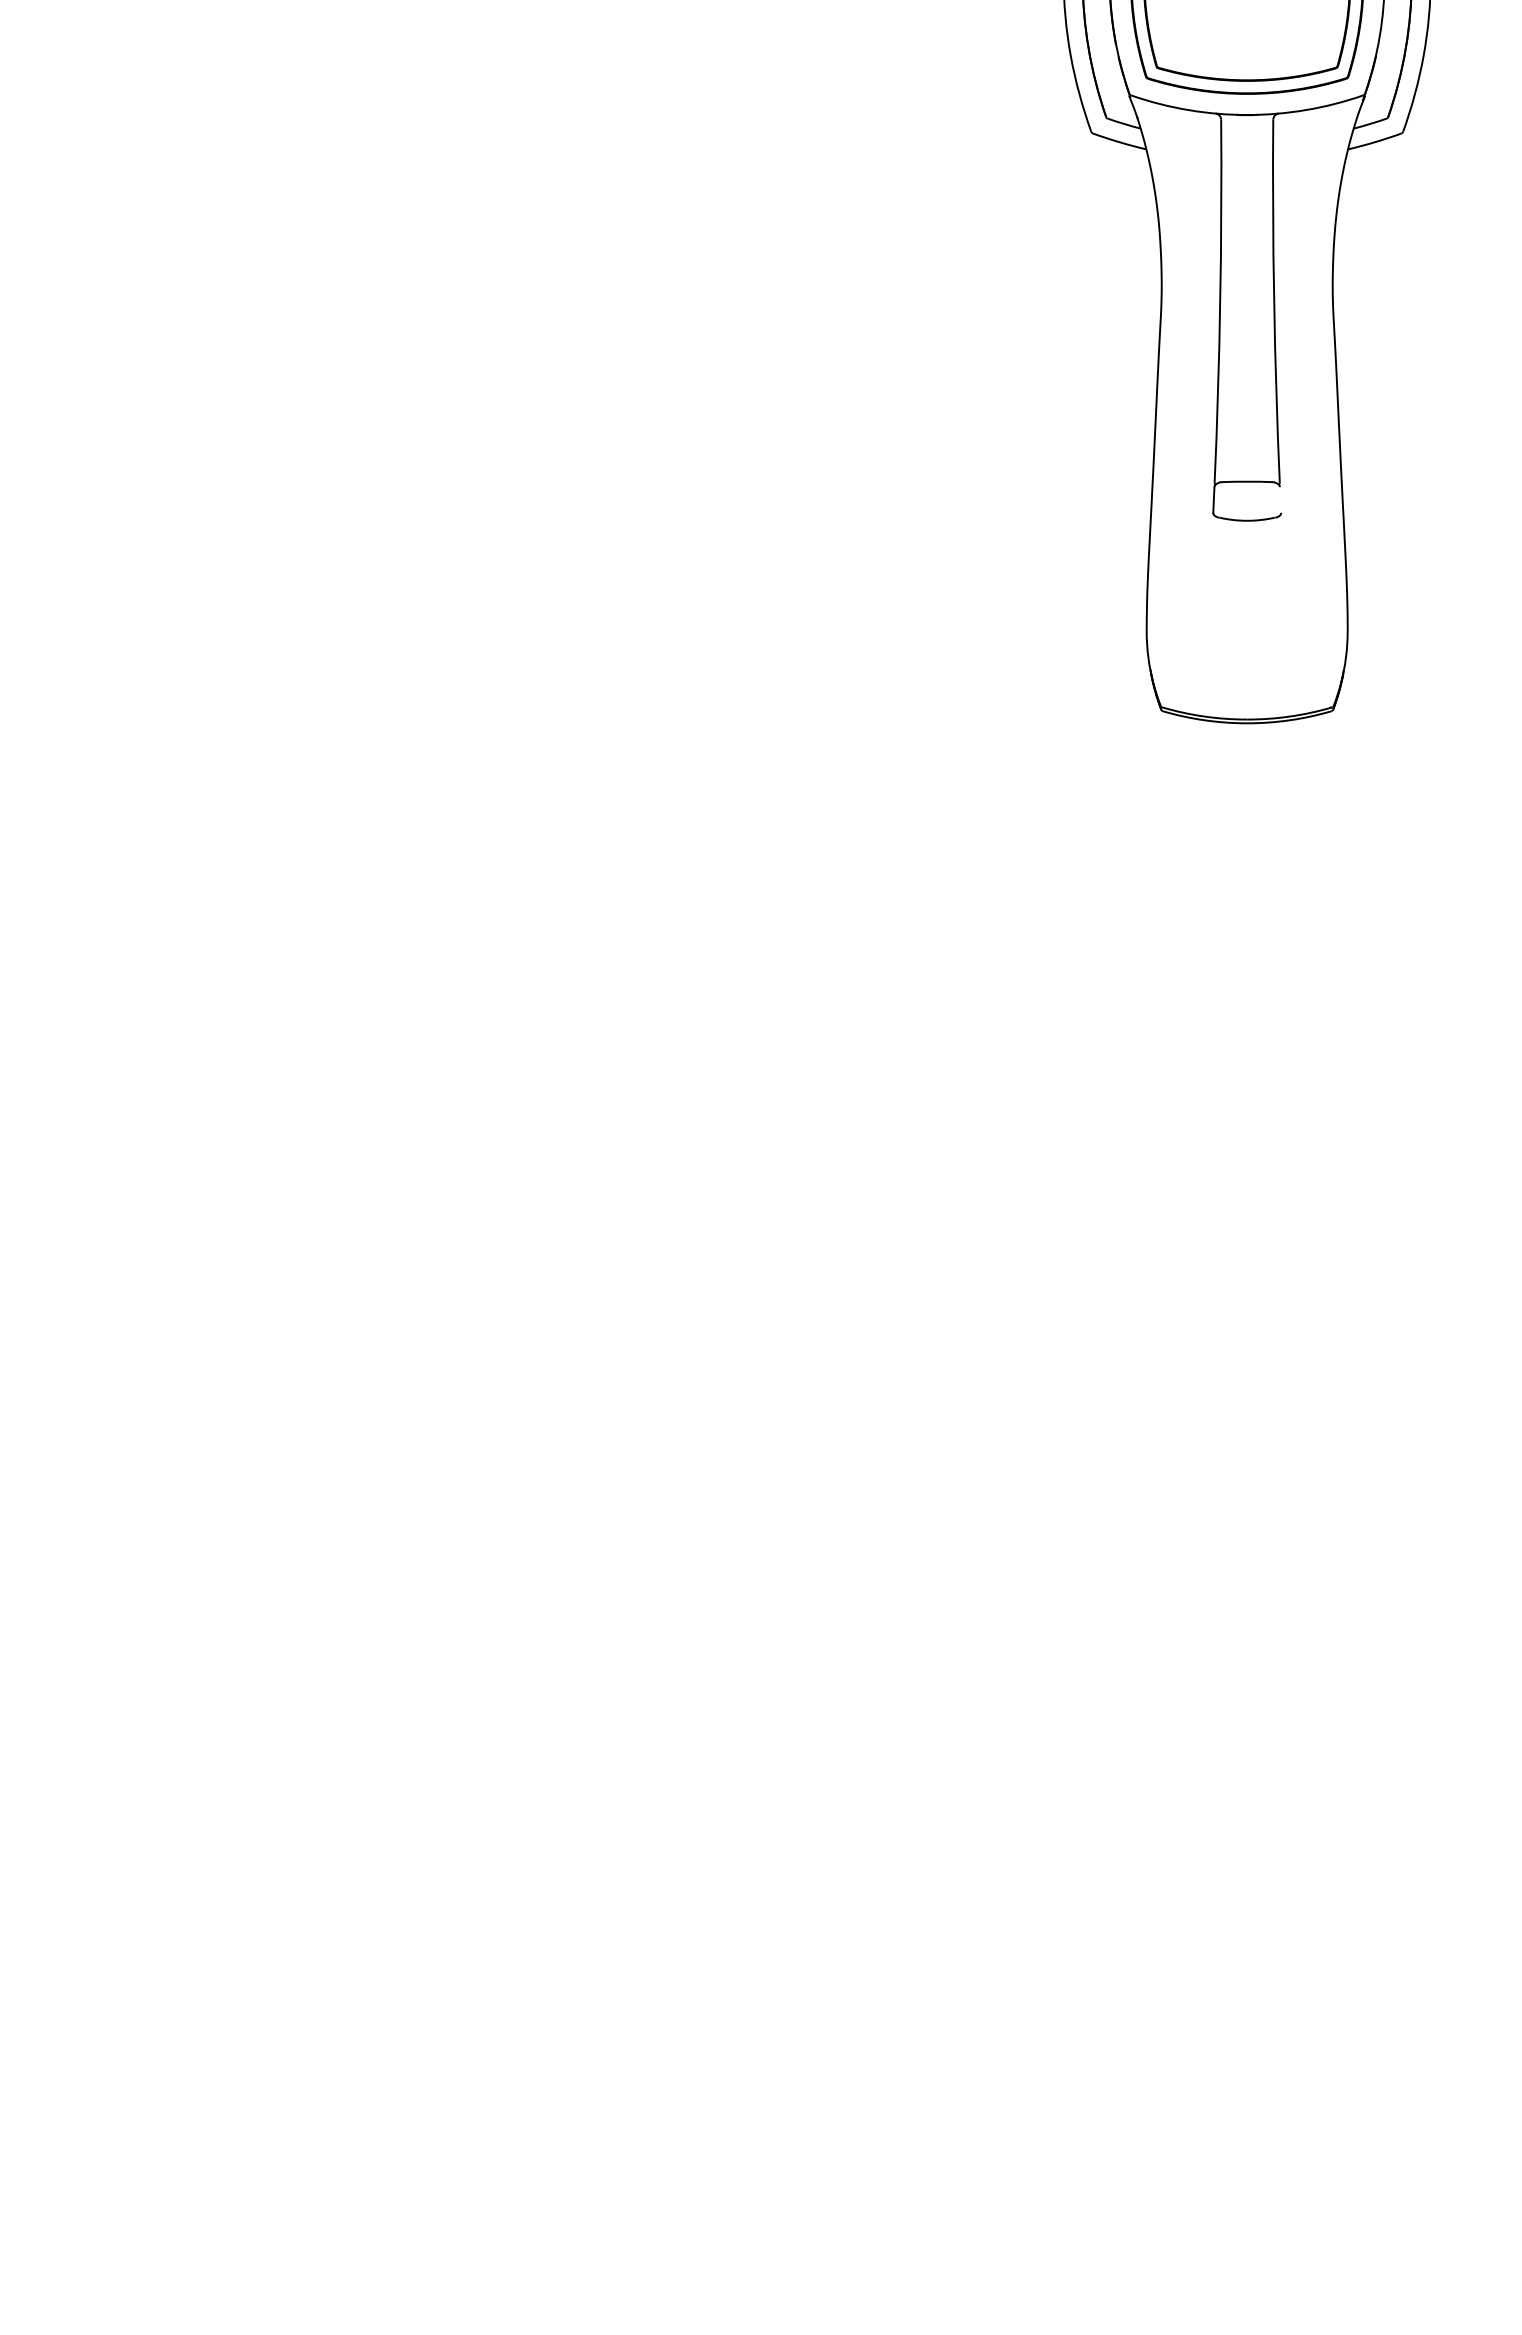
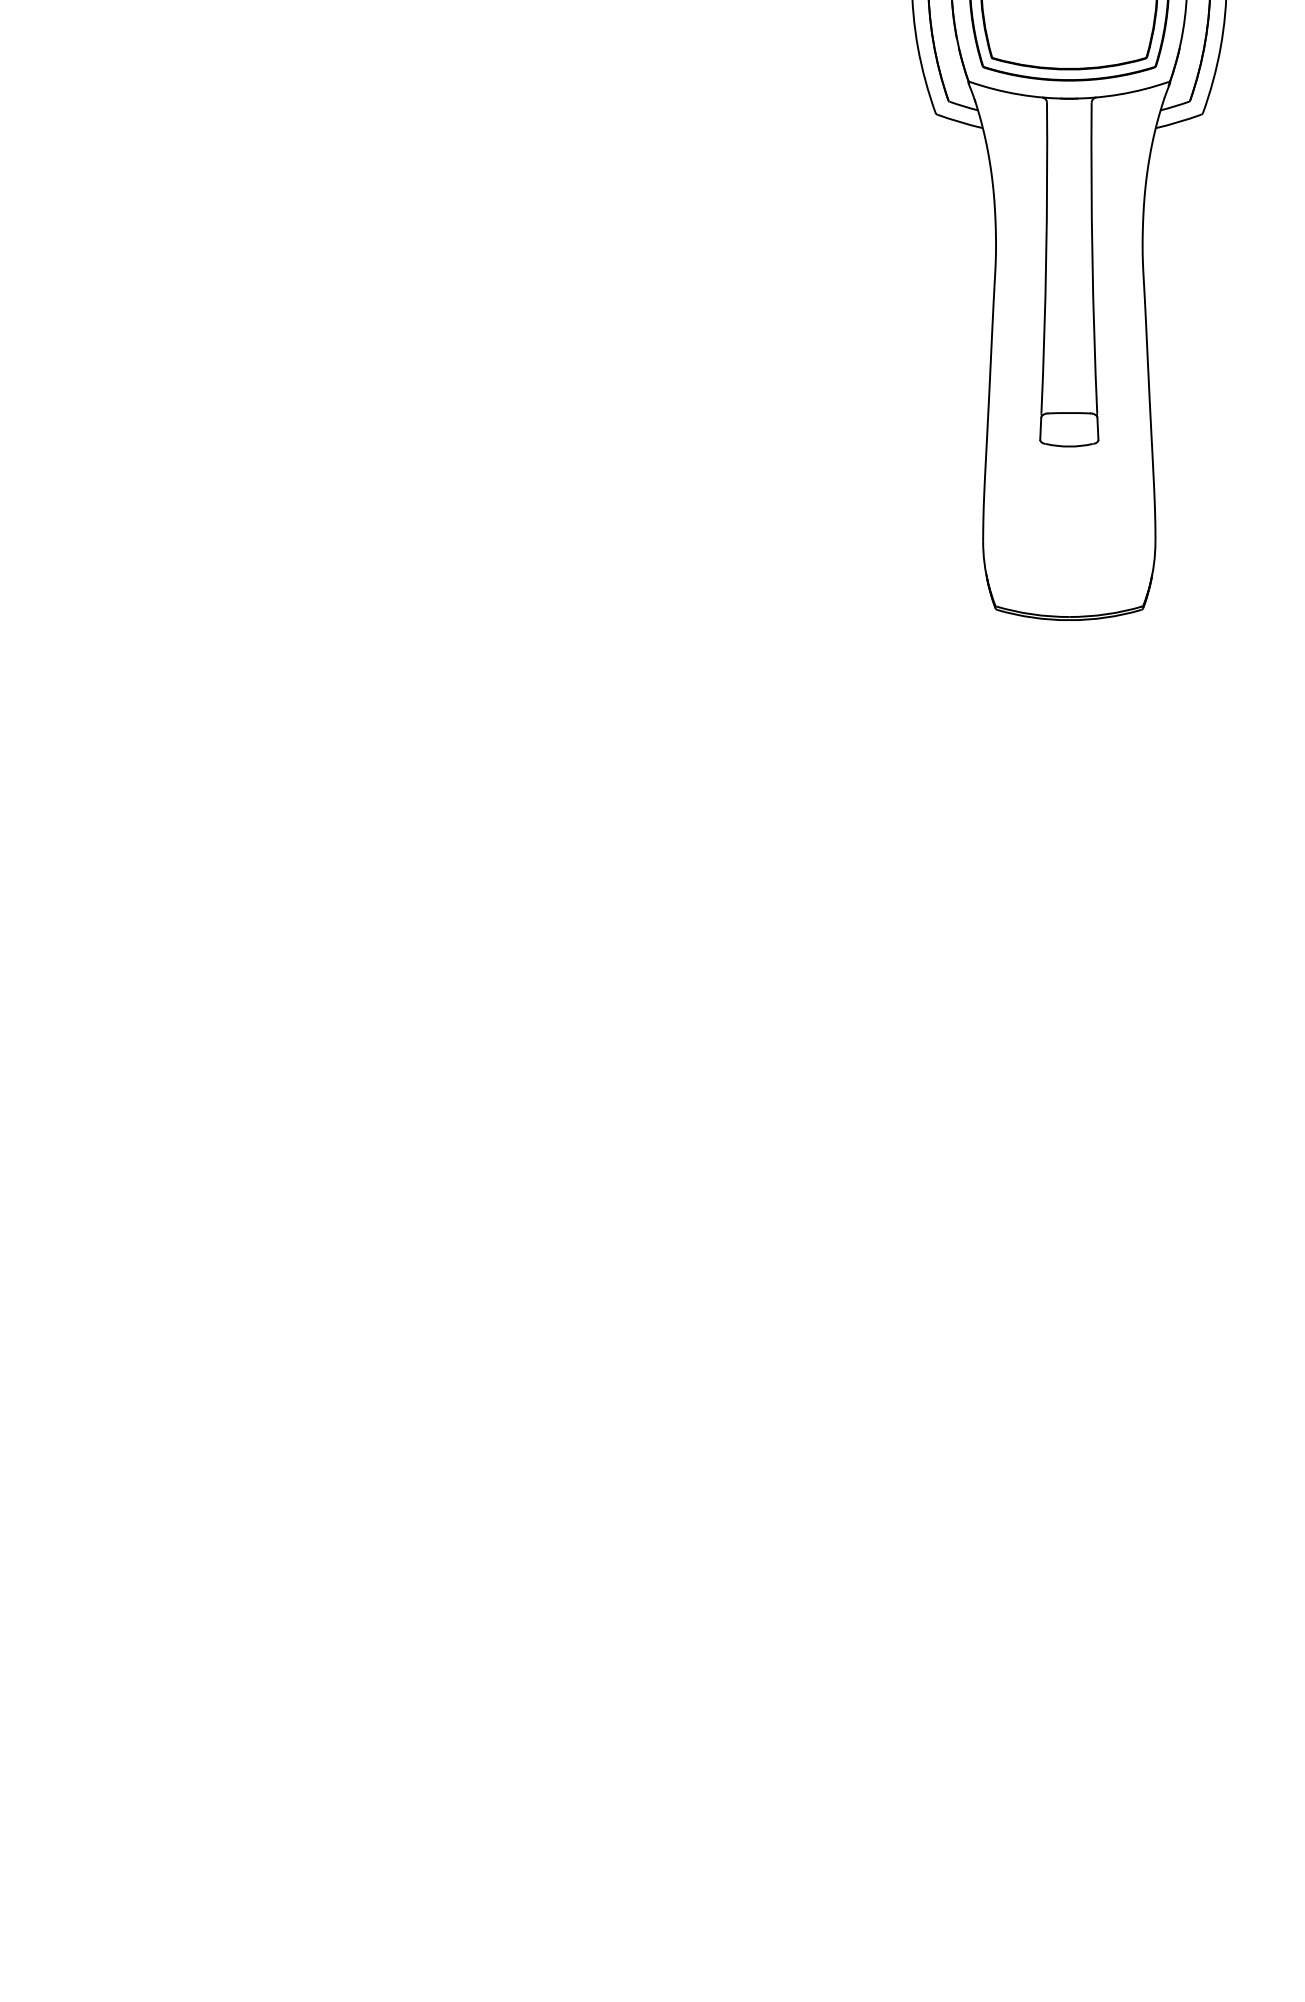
line: (1280, 500) -> (1097, 429), added

